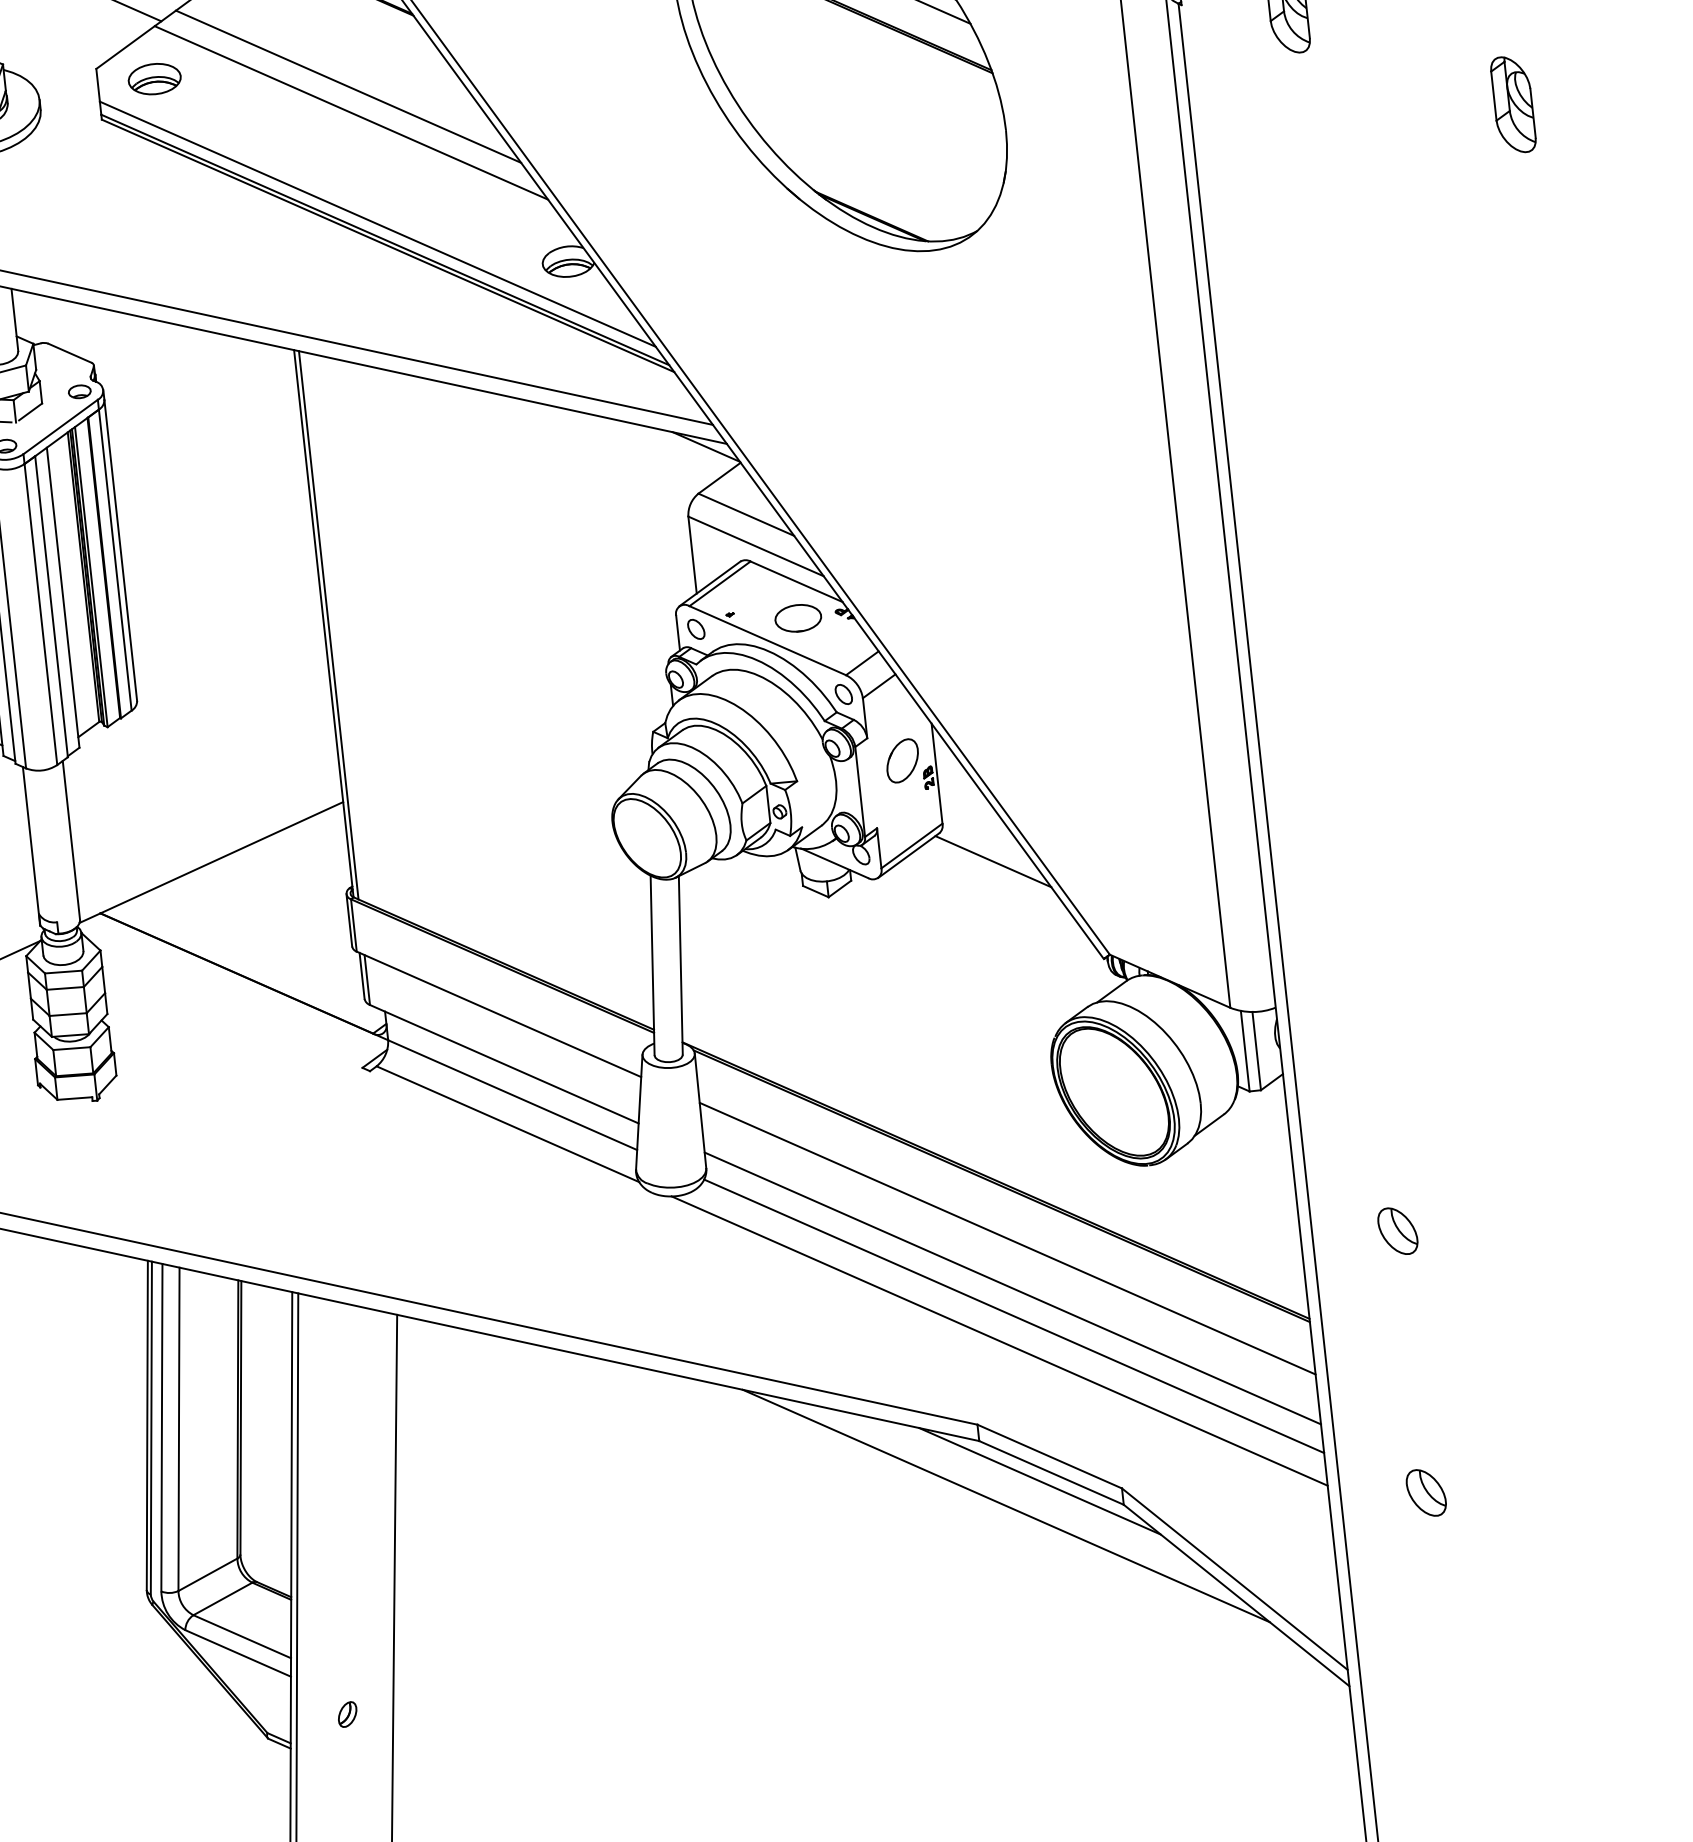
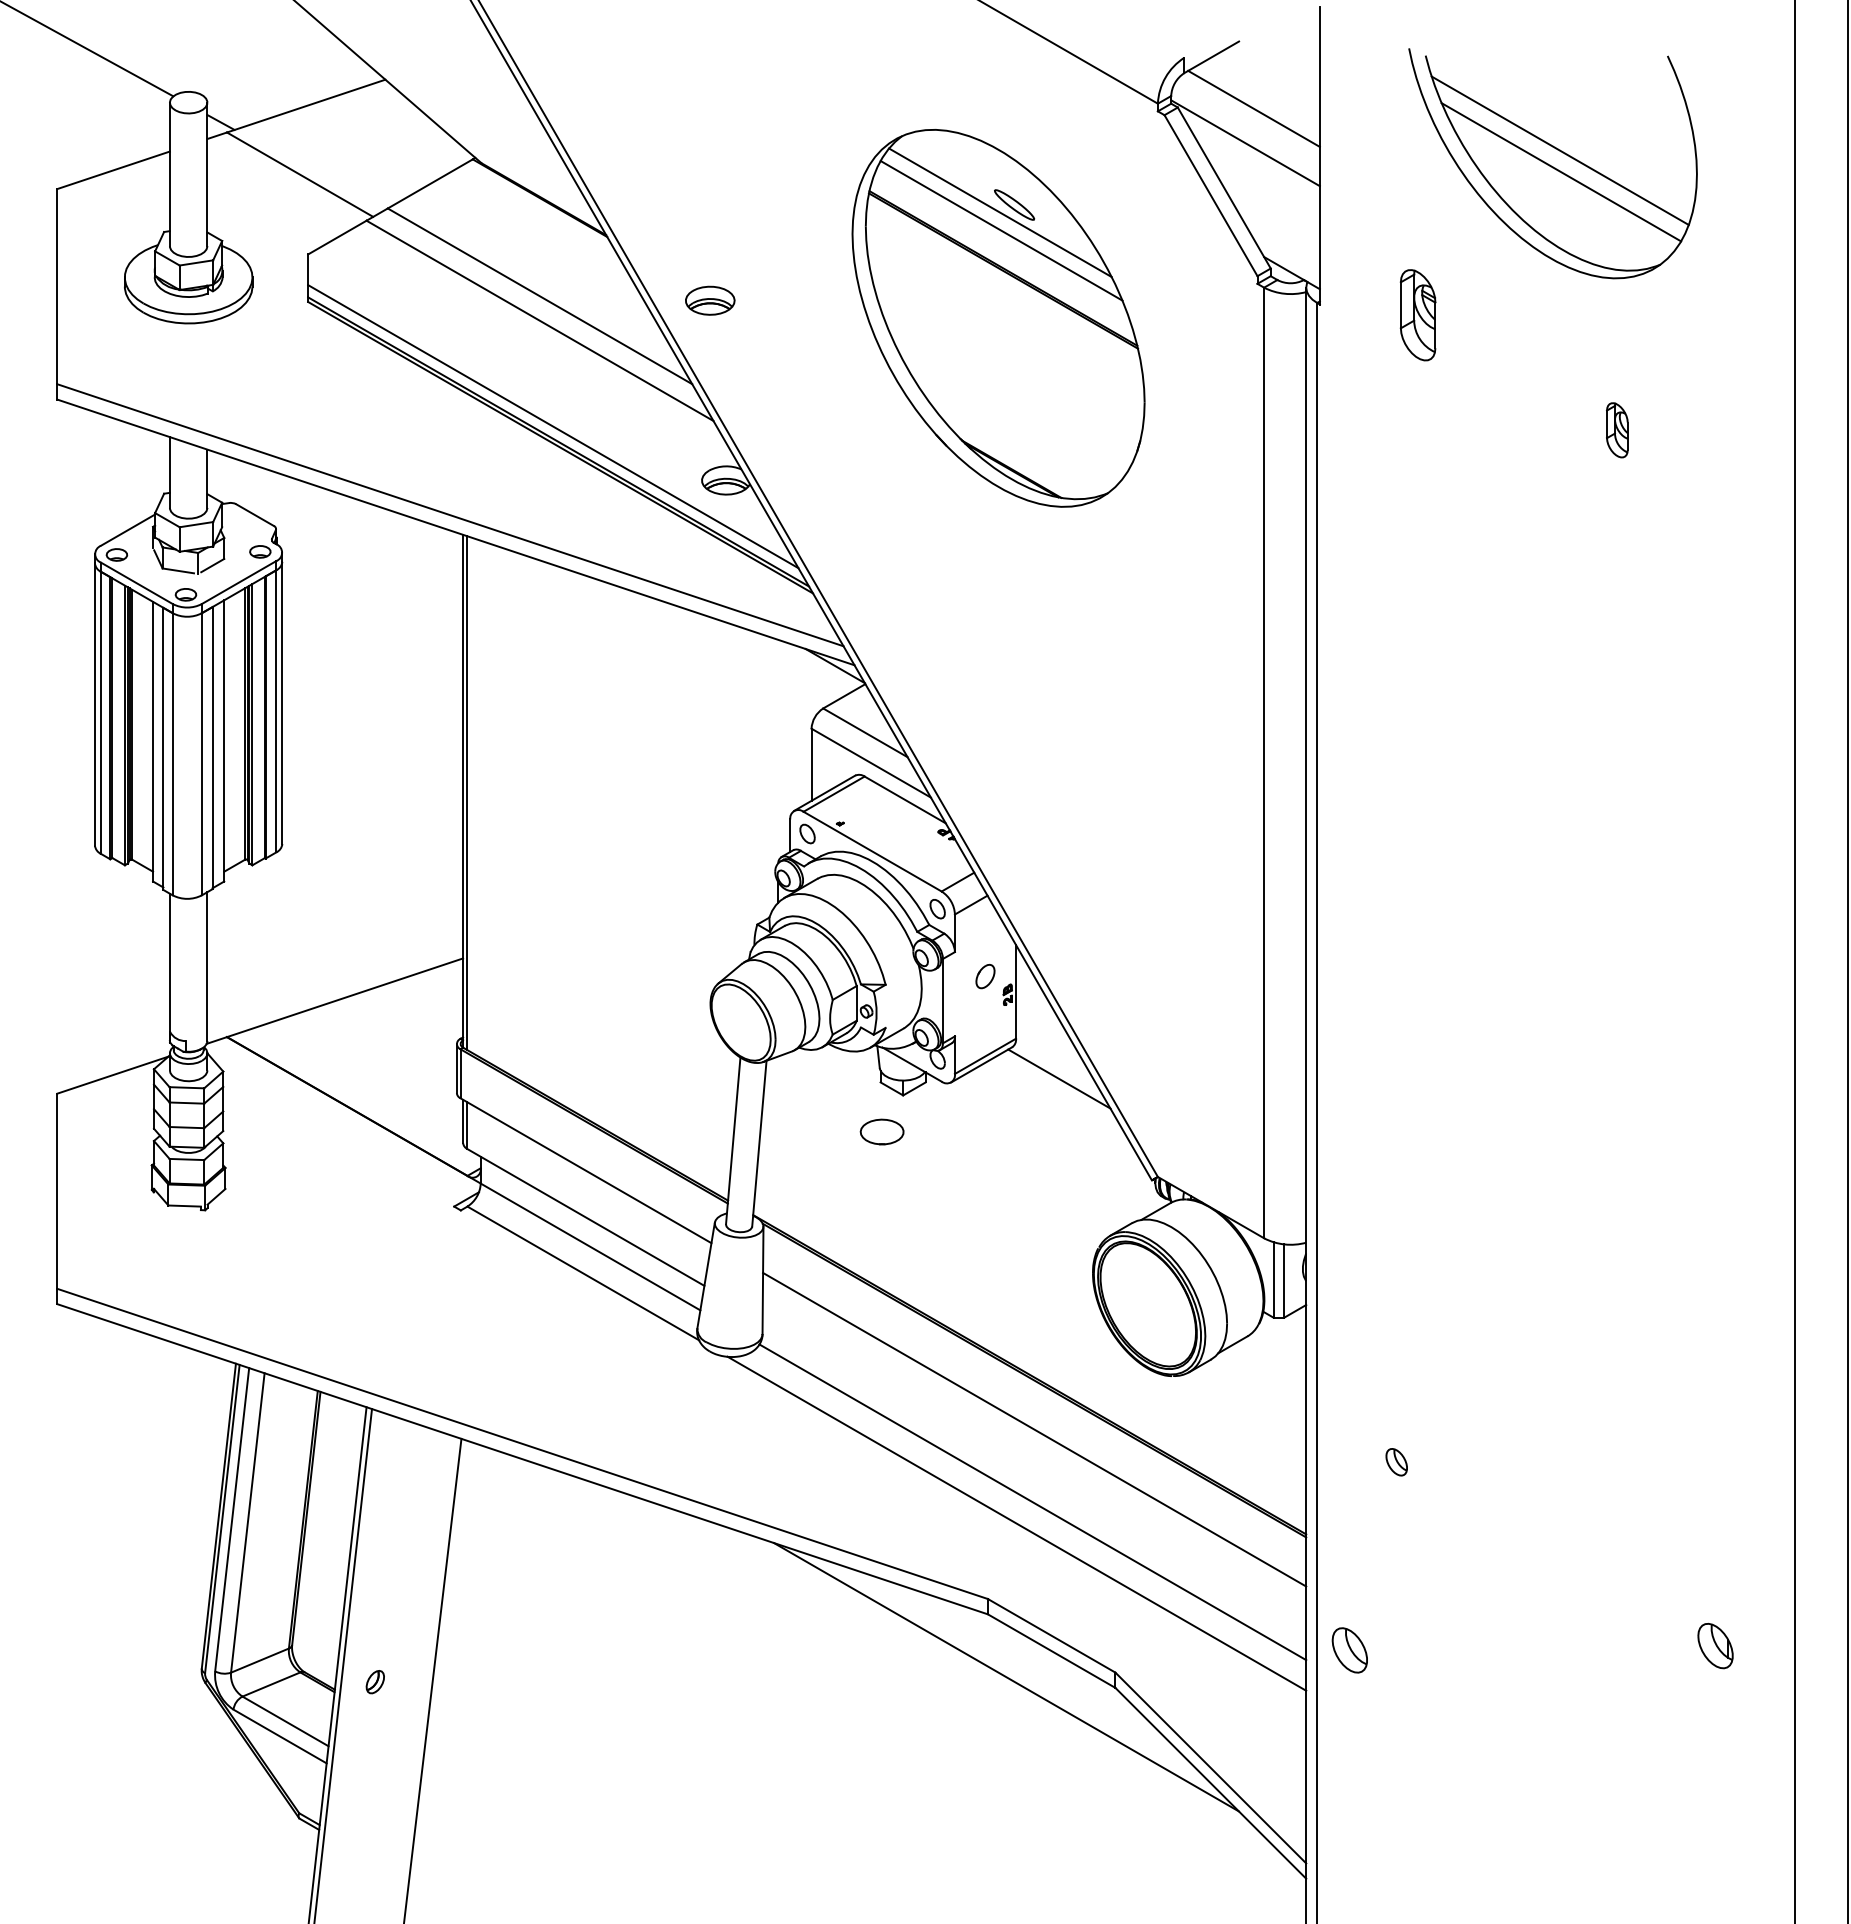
part: (154, 78) -> (710, 300), moved
part: (1513, 105) -> (1617, 430), size x0.6
part: (797, 617) -> (881, 1131), moved
part: (902, 760) -> (985, 976), size x0.6
part: (1397, 1231) -> (1396, 1462), size x0.6
line: (1012, 1288) -> (1034, 1476), removed
line: (1039, 1481) -> (1039, 1657), removed
part: (1425, 1493) -> (1349, 1650), moved
part: (346, 1715) -> (374, 1682), moved

